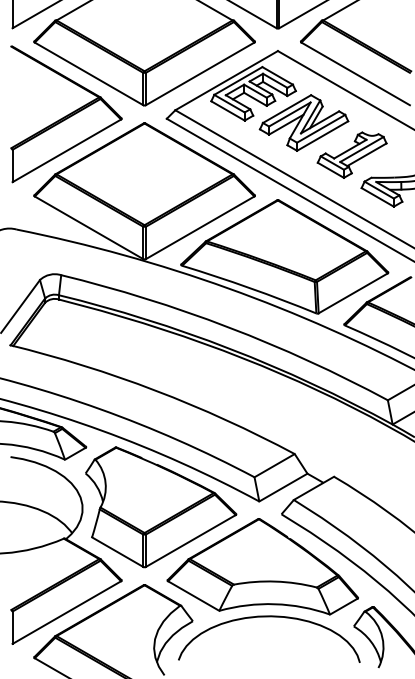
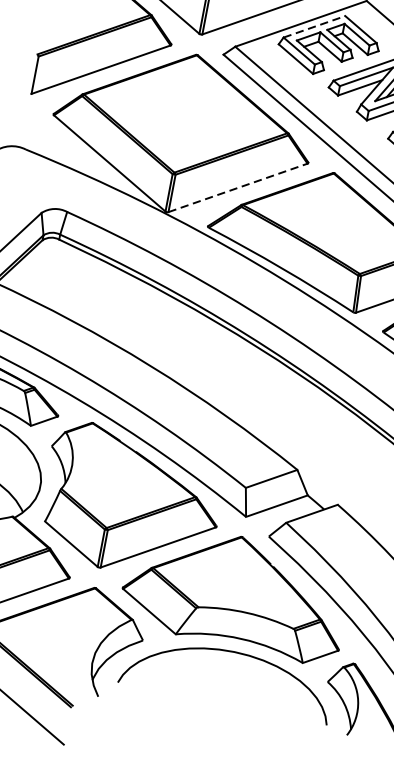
line: (238, 81) -> (314, 27), solid -> dashed
line: (200, 227) -> (238, 187), solid -> dashed

